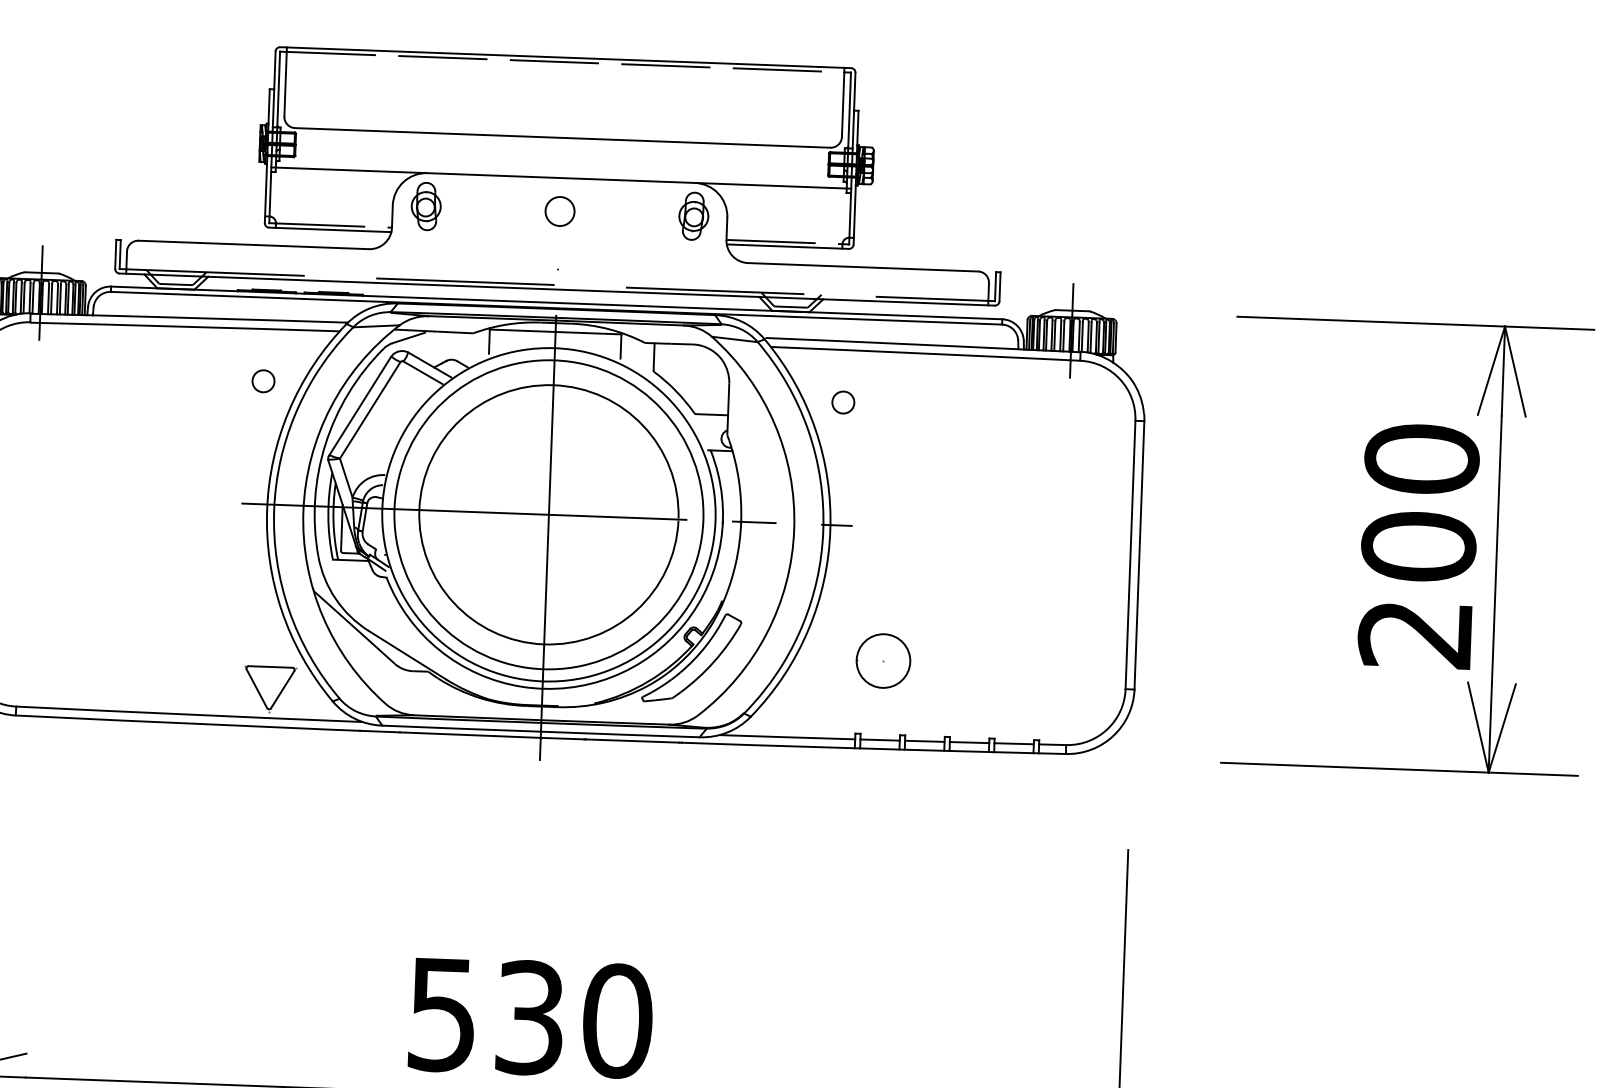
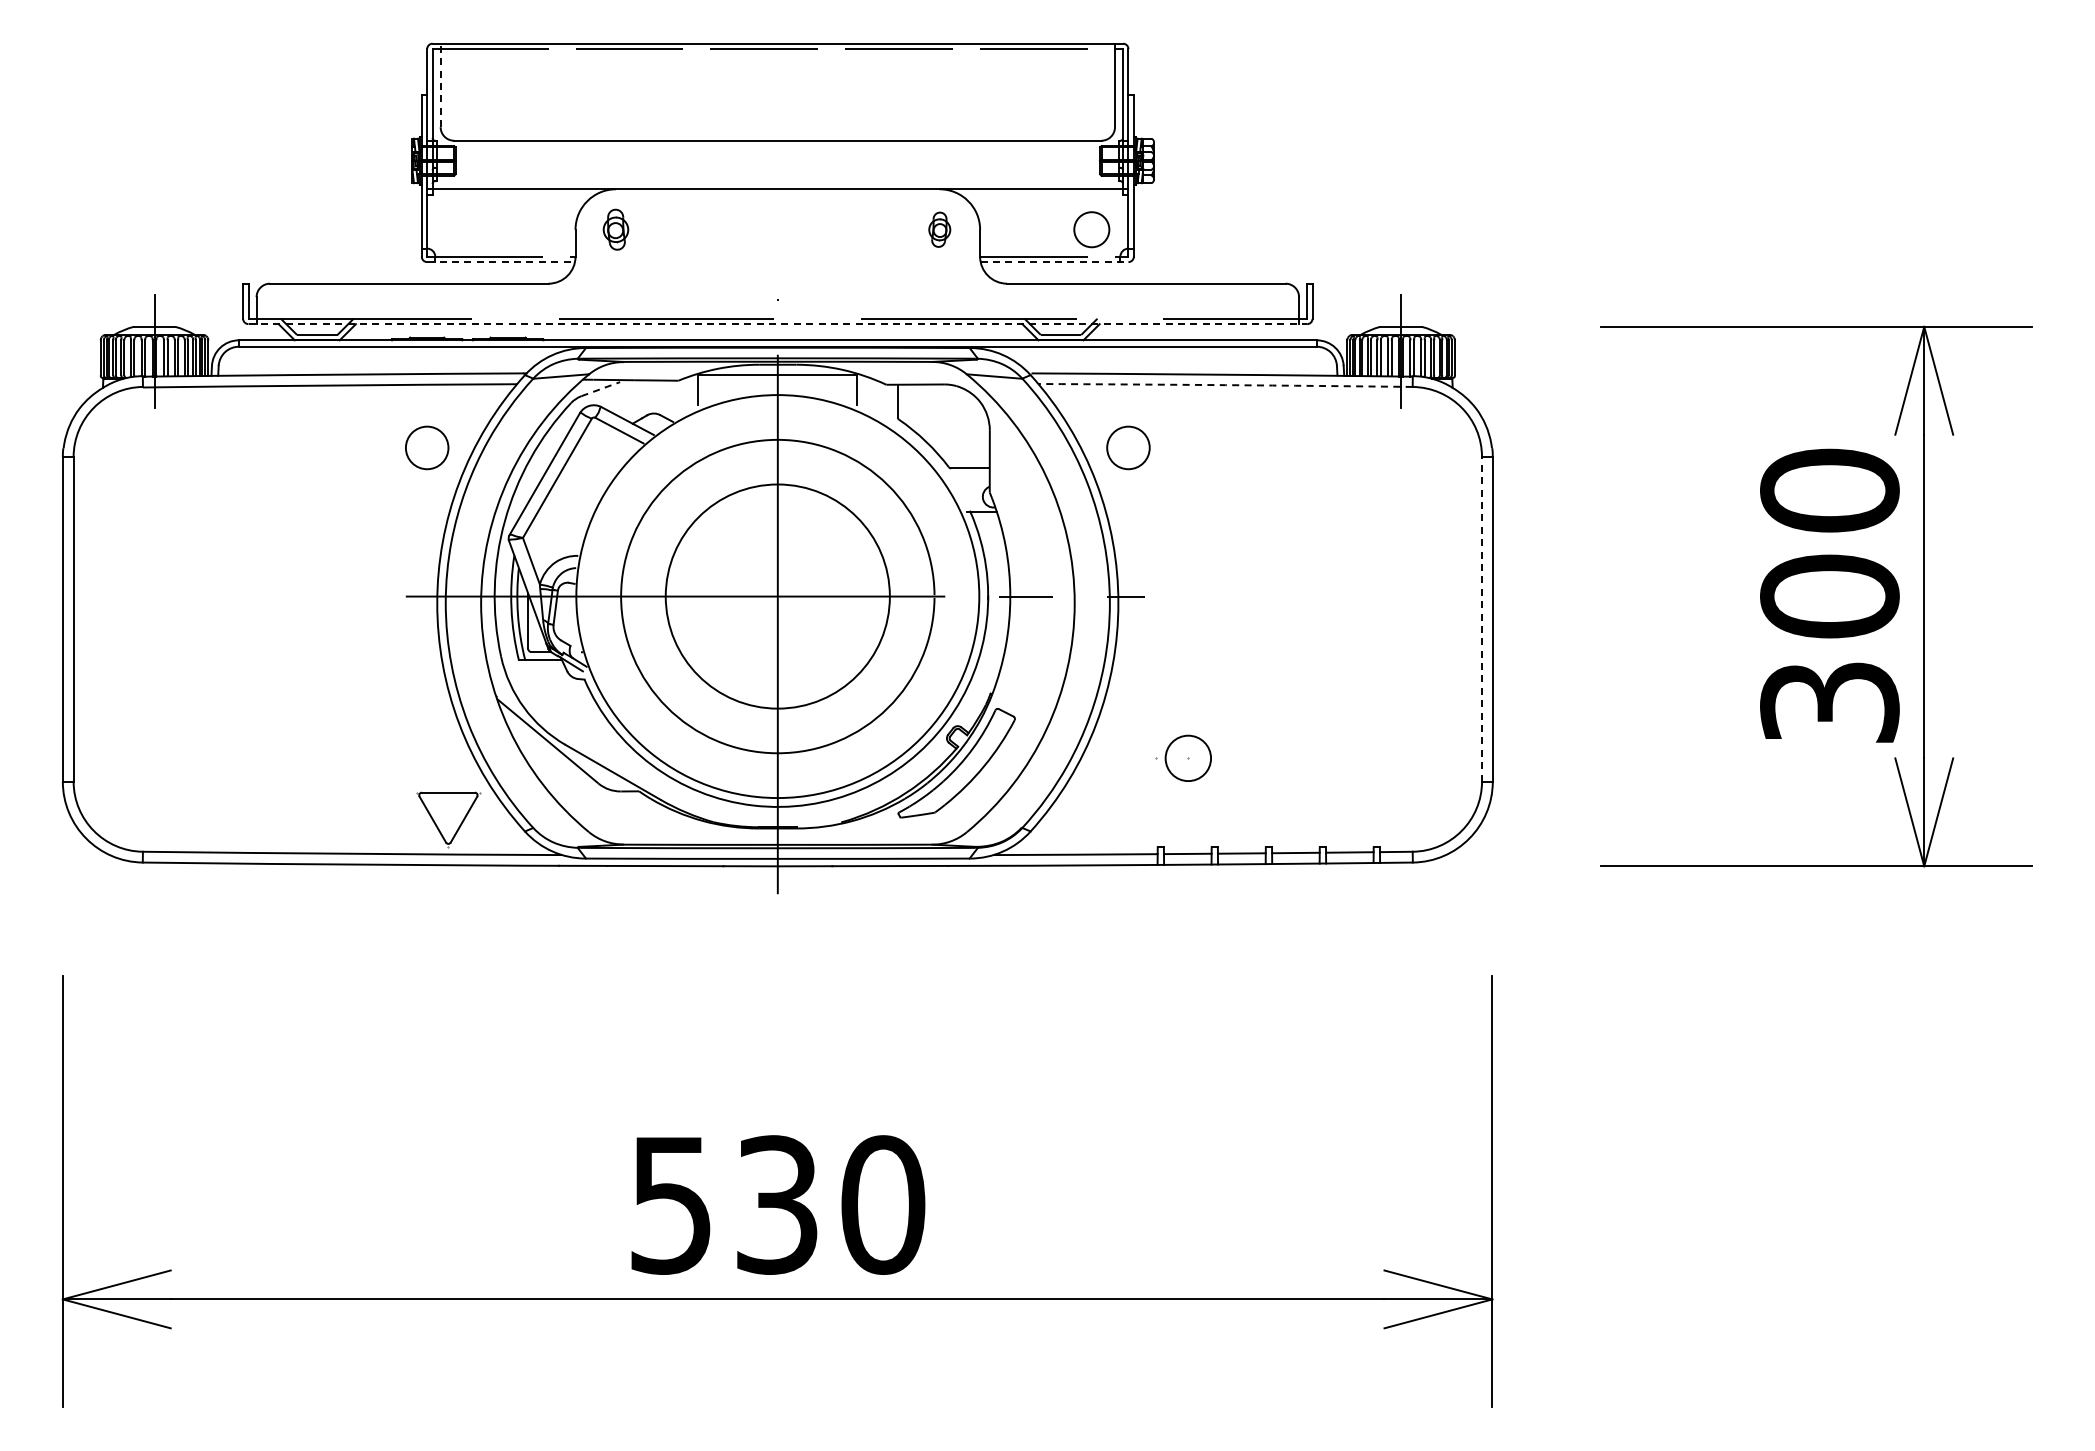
line: (285, 82) -> (440, 85), solid -> dashed
part: (425, 206) -> (615, 229), size x0.7
circle: (559, 211) -> (1091, 229), moved
part: (693, 216) -> (939, 229), size x0.6
line: (330, 230) -> (501, 262), solid -> dashed
line: (787, 246) -> (1054, 262), solid -> dashed
line: (557, 289) -> (778, 324), solid -> dashed
line: (408, 338) -> (600, 389), solid -> dashed
arc: (925, 353) -> (1225, 385), solid -> dashed
circle: (262, 380) -> (426, 447), size x1.6
circle: (843, 402) -> (1128, 447), size x1.6
circle: (548, 514) -> (777, 596), size x0.6
line: (1130, 554) -> (1482, 618), solid -> dashed
text: (1415, 634) -> (1829, 702), 200 -> 300
circle: (882, 660) -> (1187, 757), size x0.7

